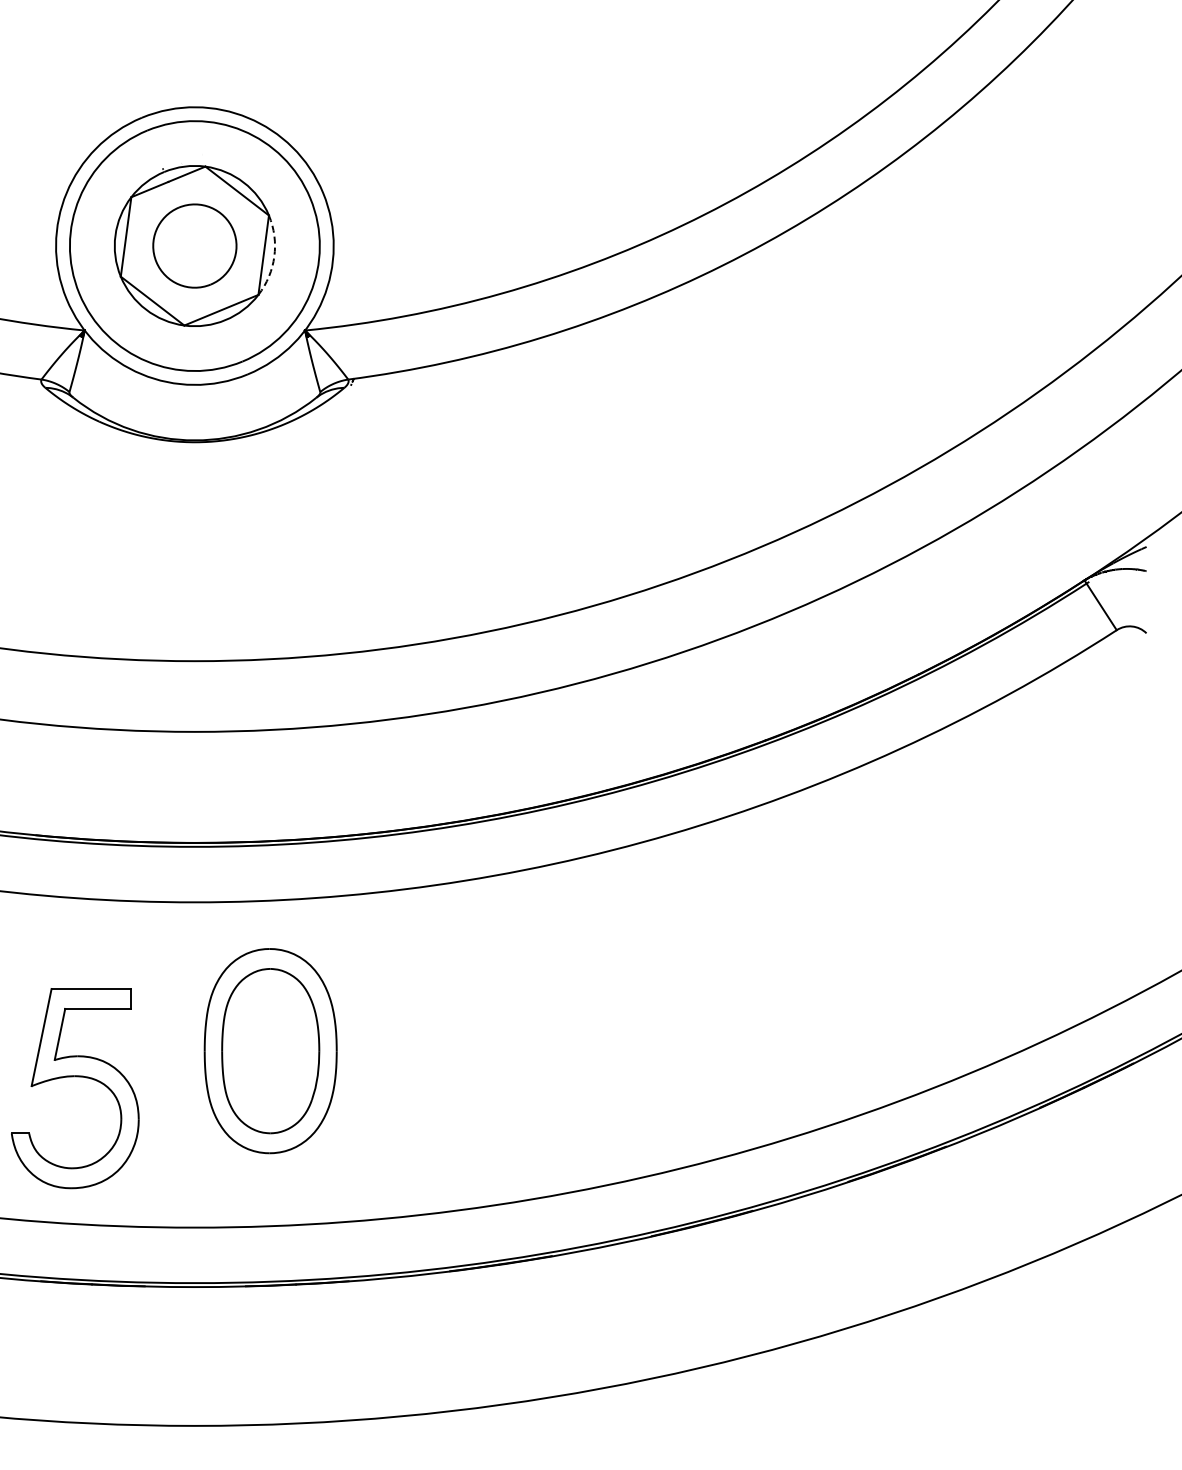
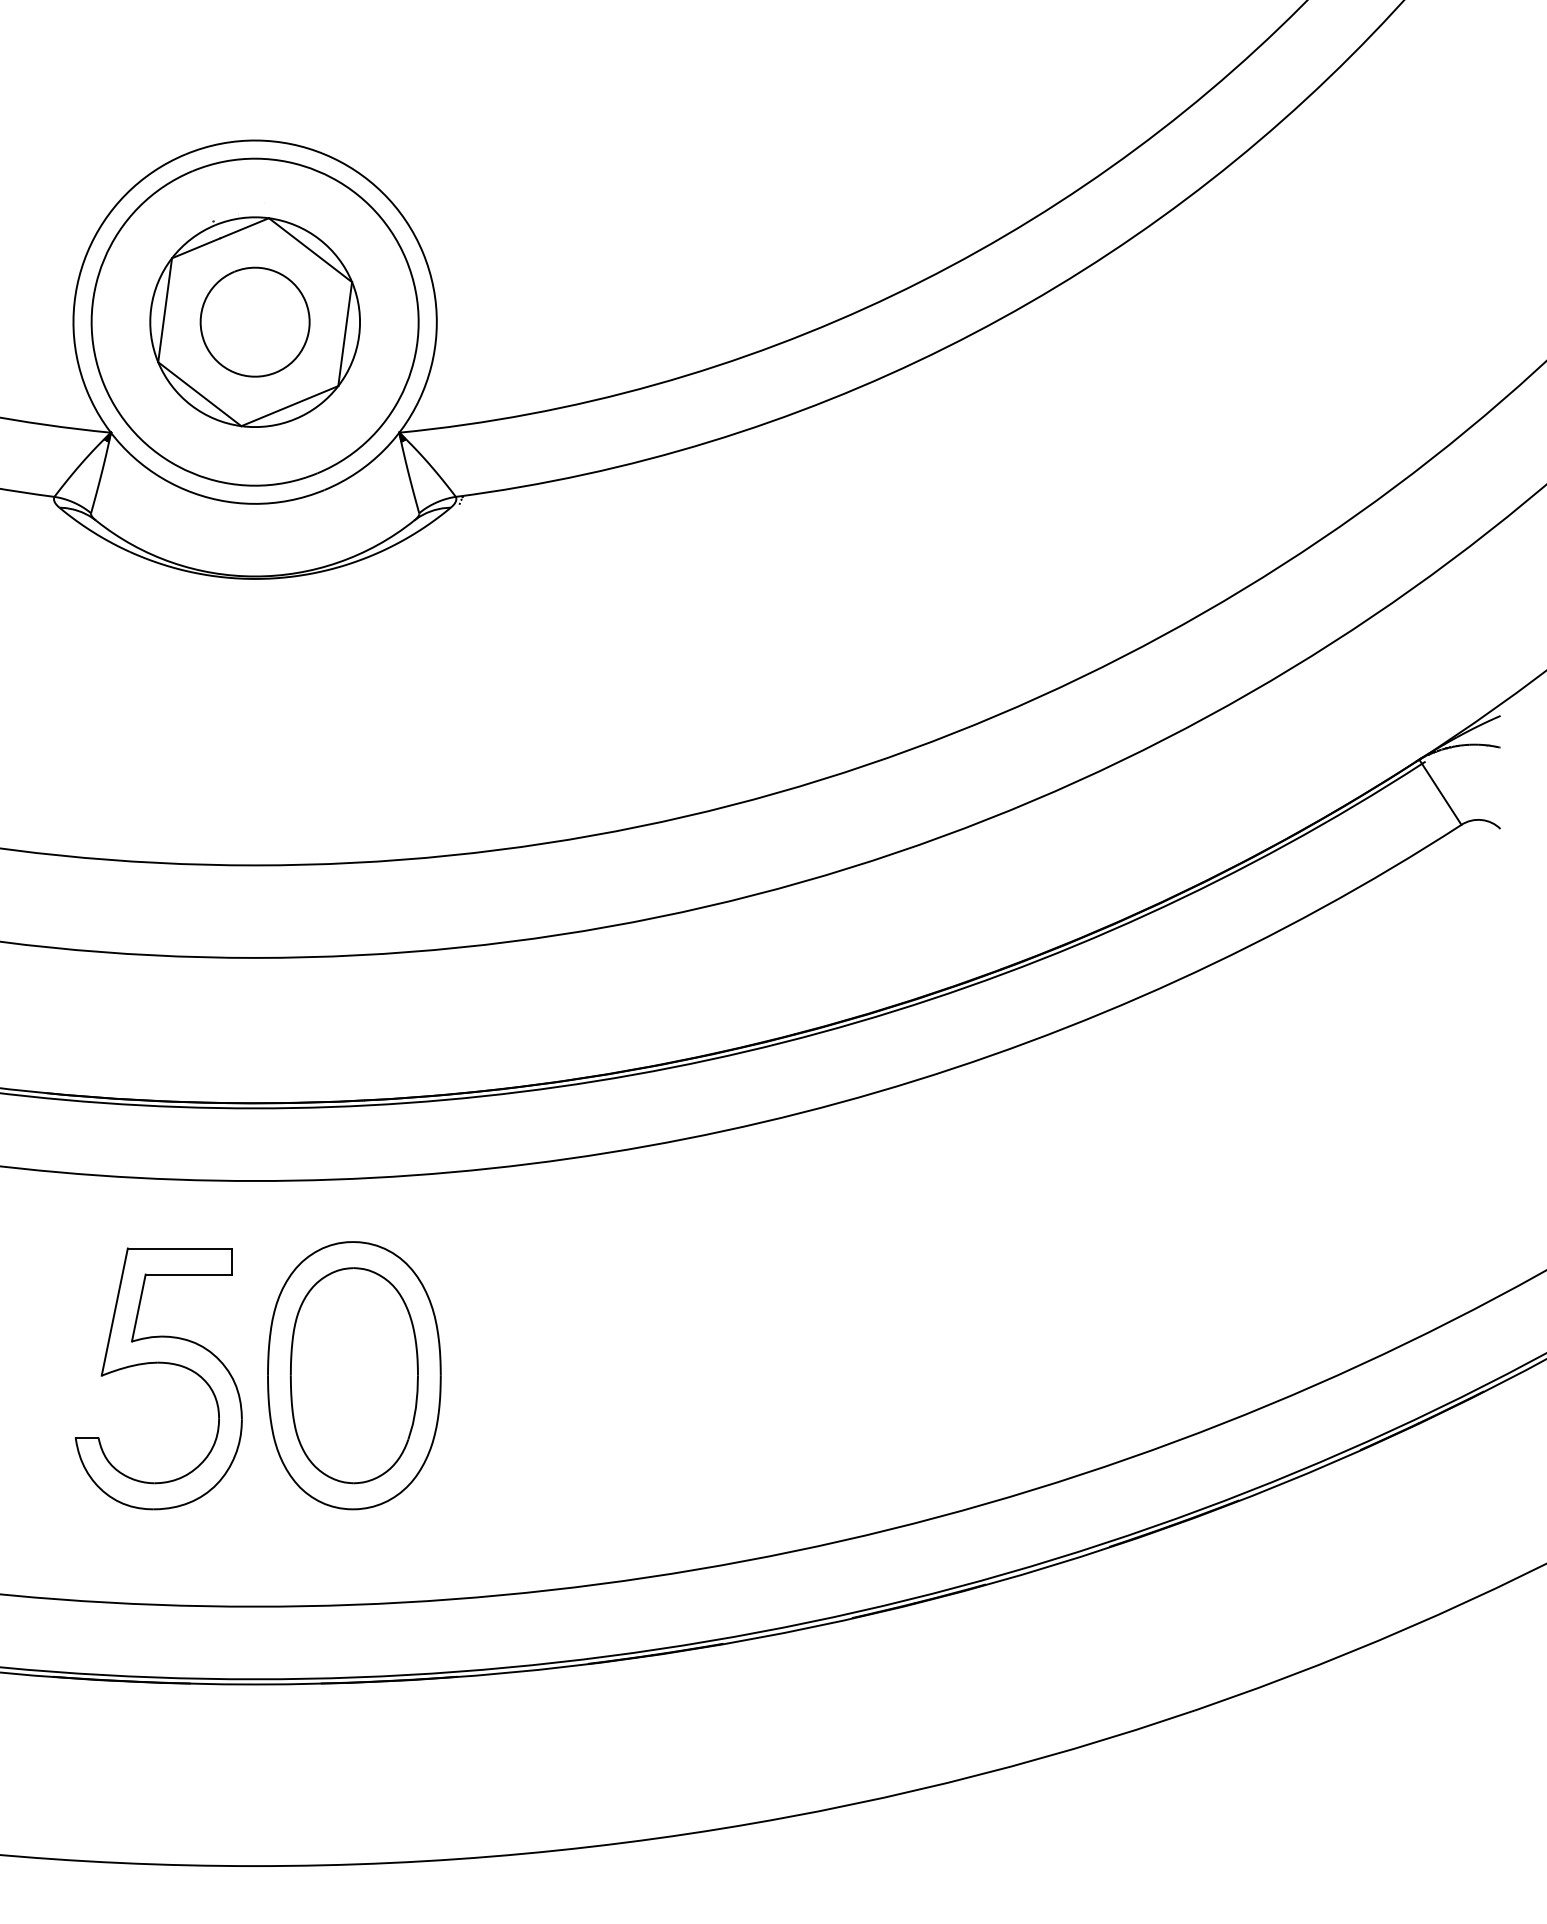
arc: (274, 256) -> (359, 335), dashed -> solid
part: (75, 1077) -> (159, 1364), moved

